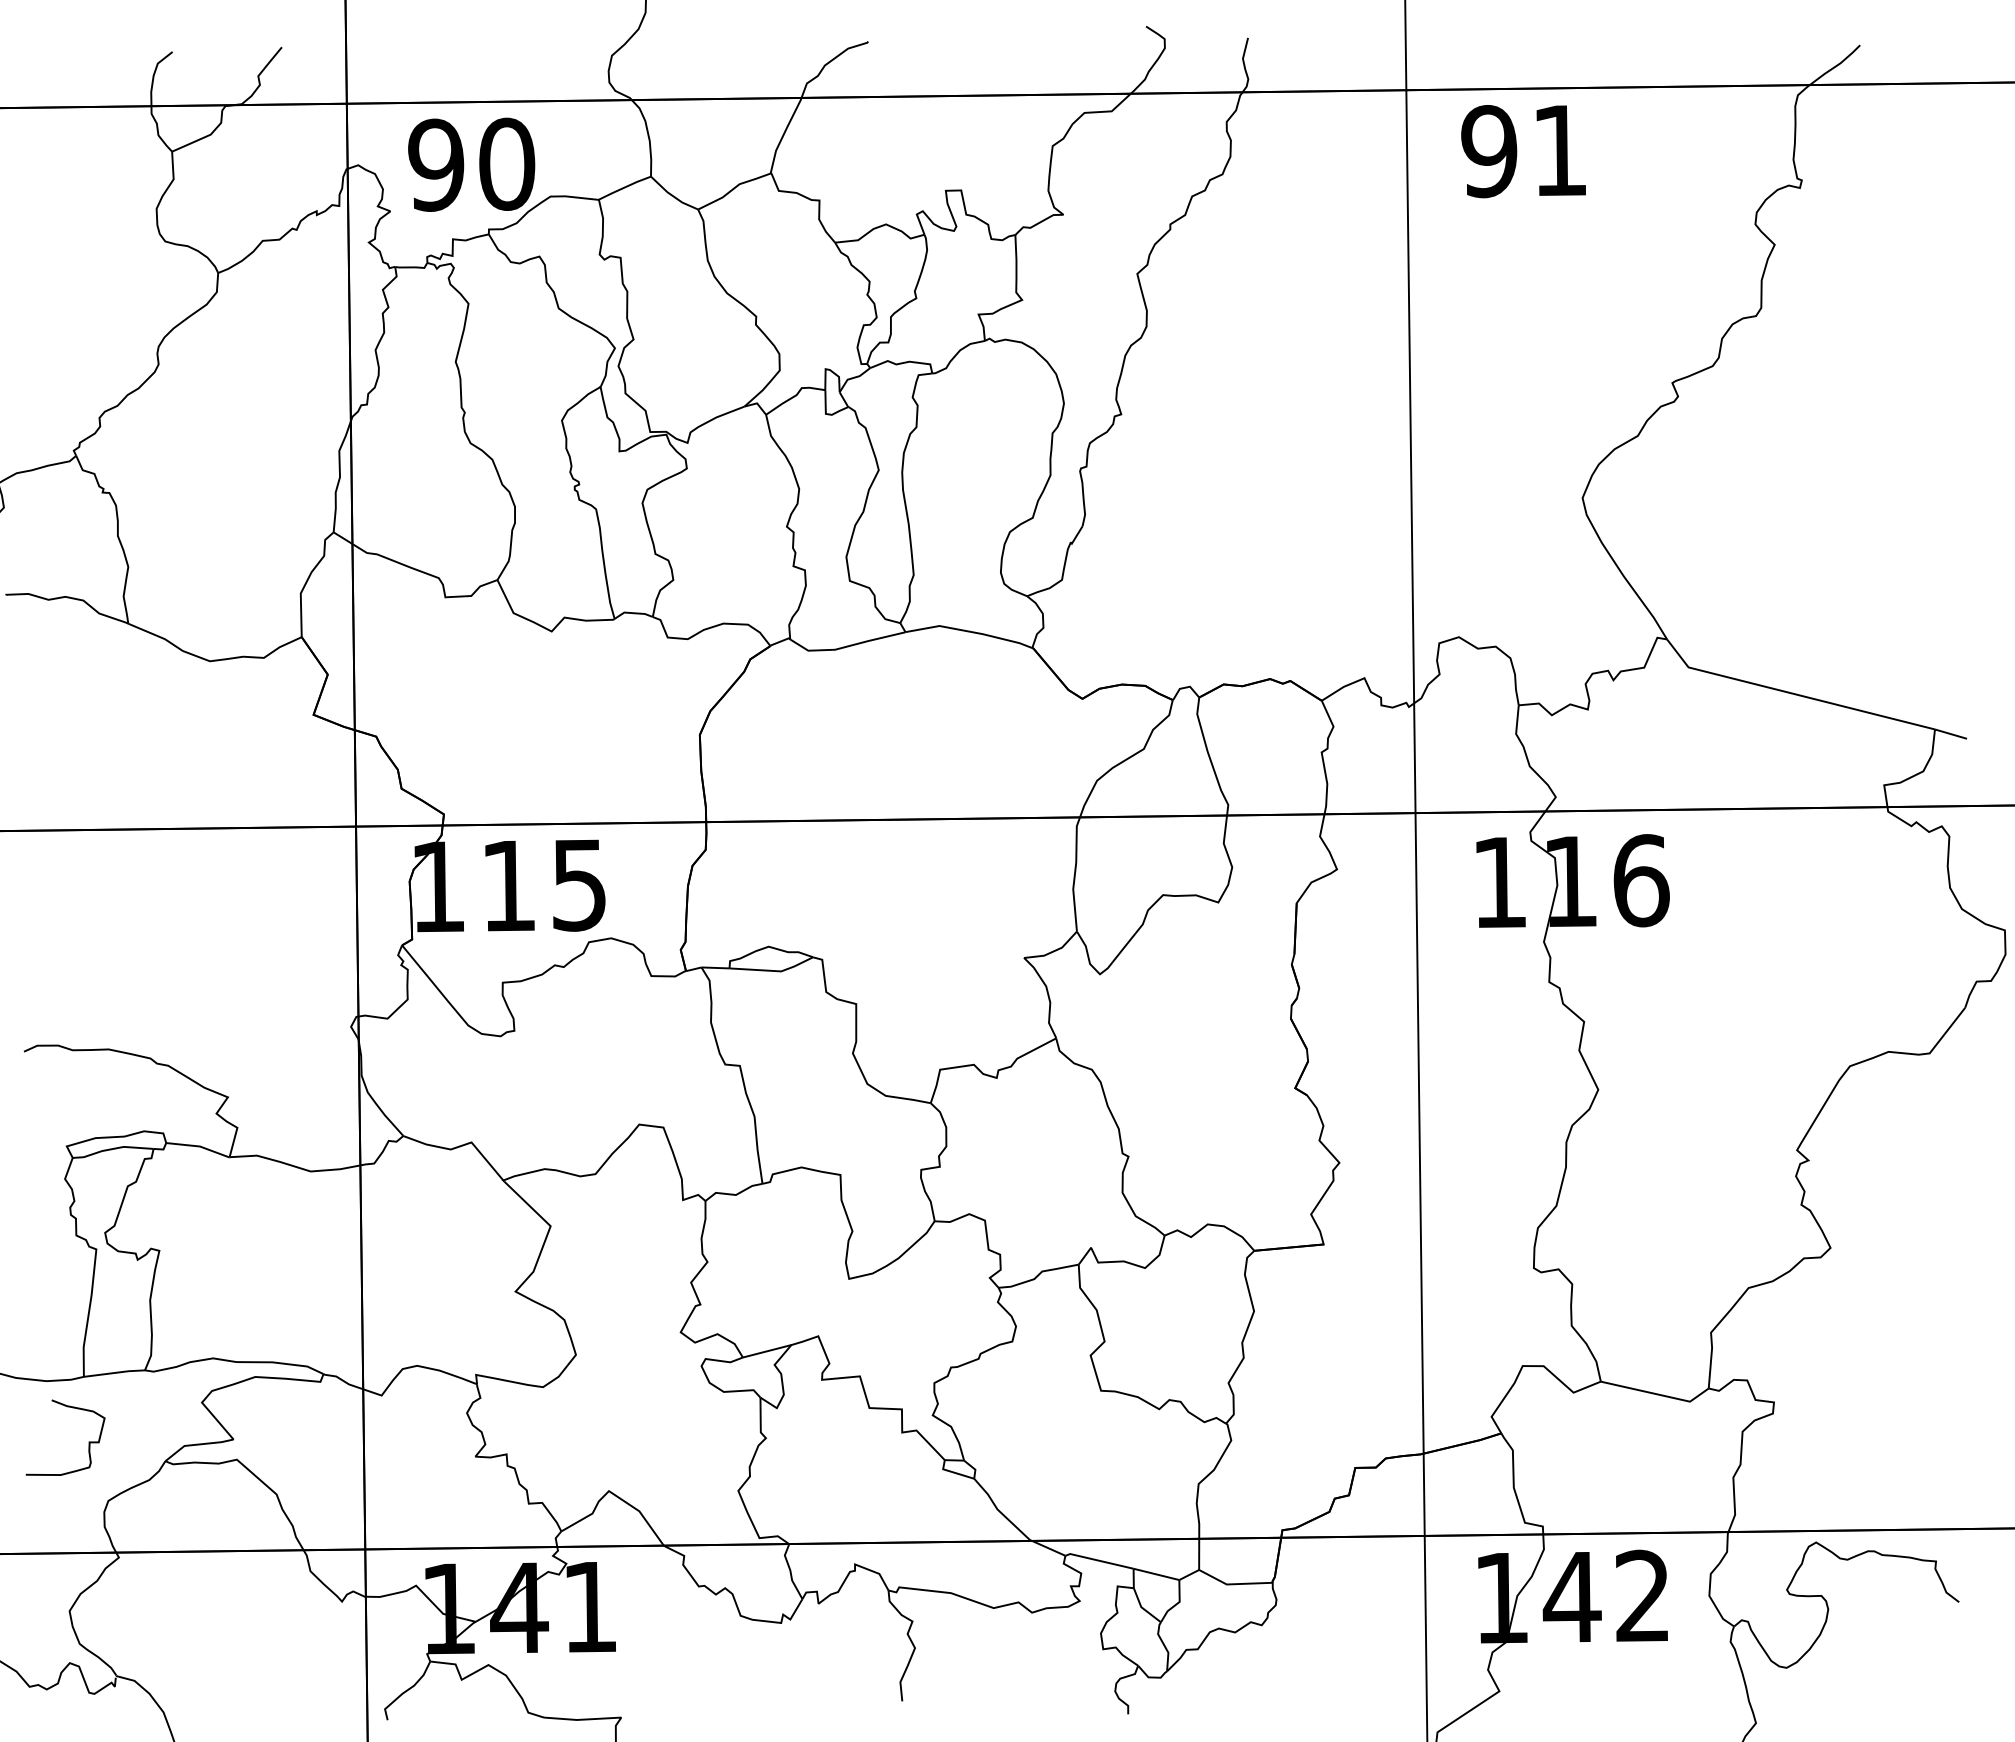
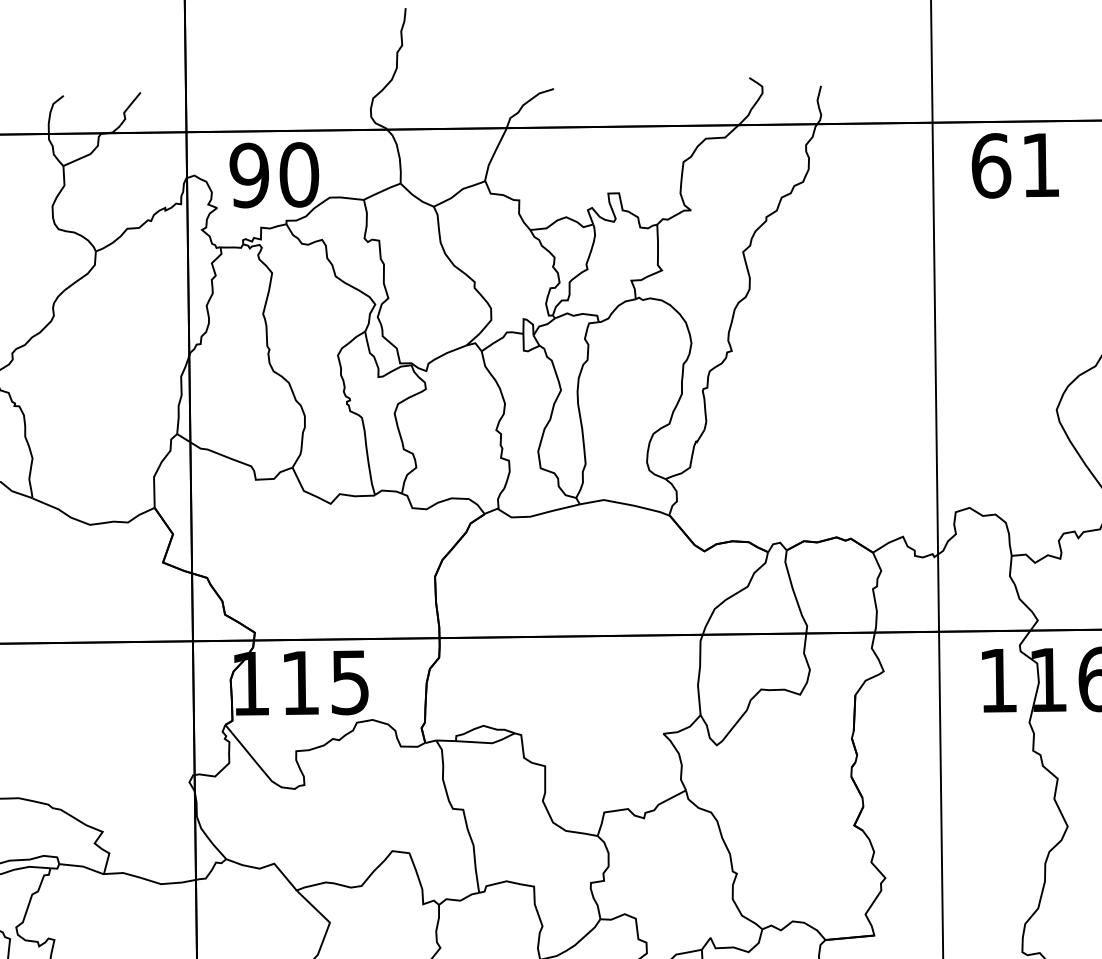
text: (1489, 151) -> (991, 165), 91 -> 61

